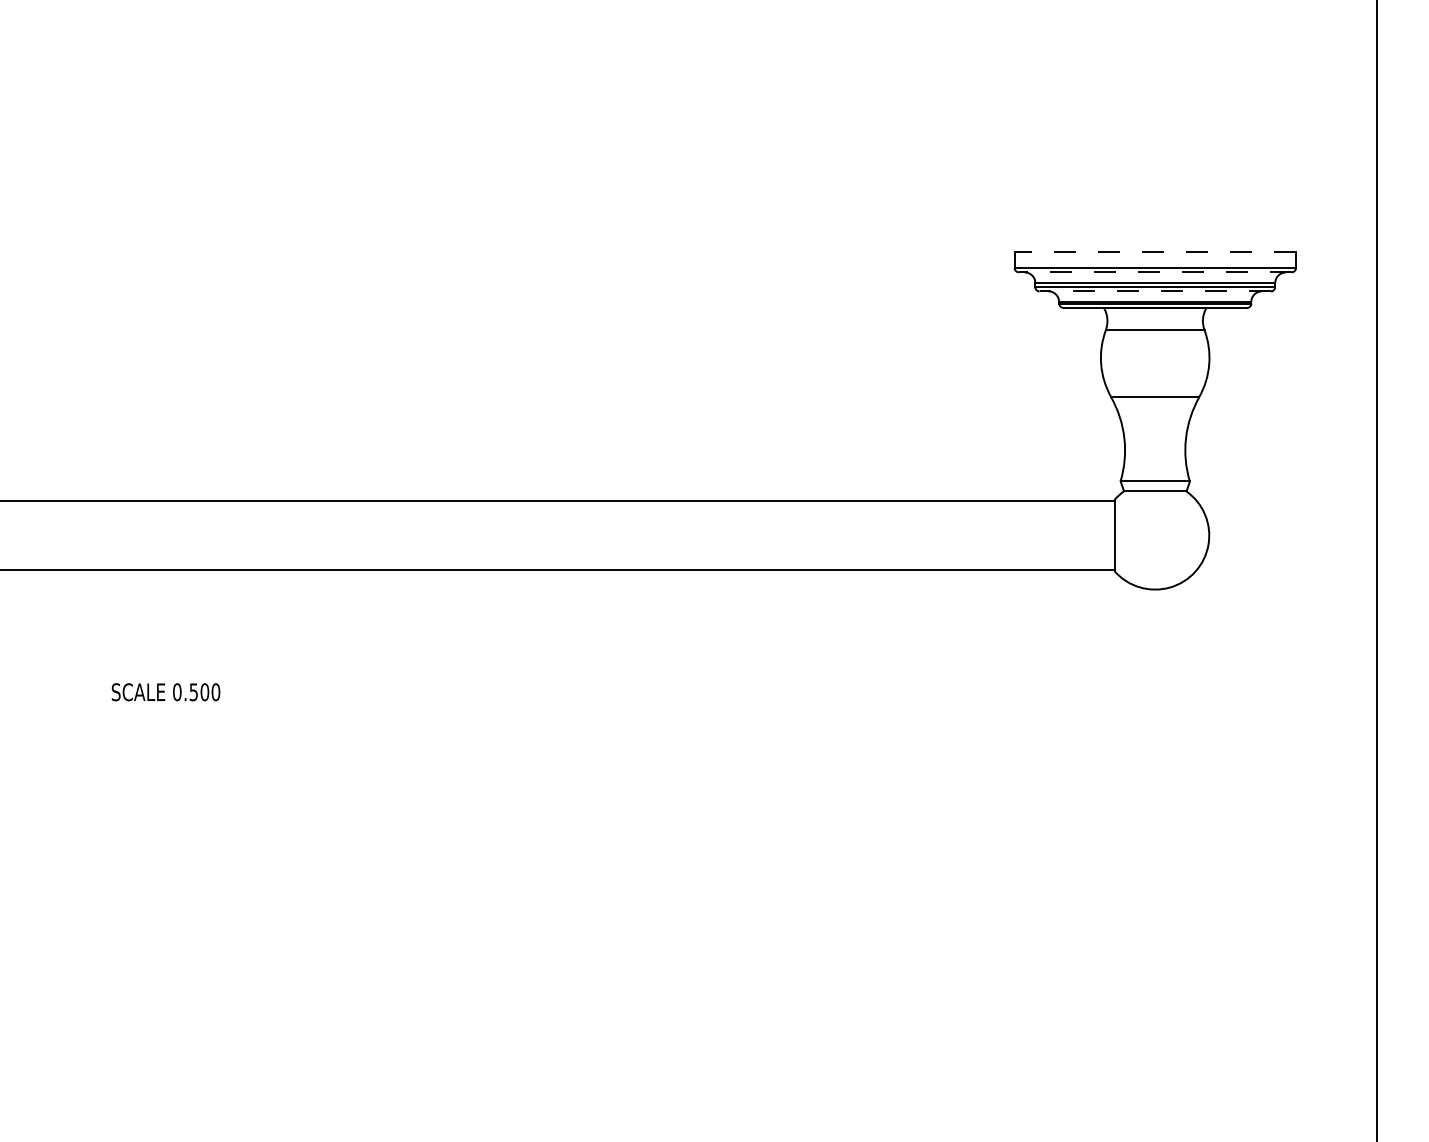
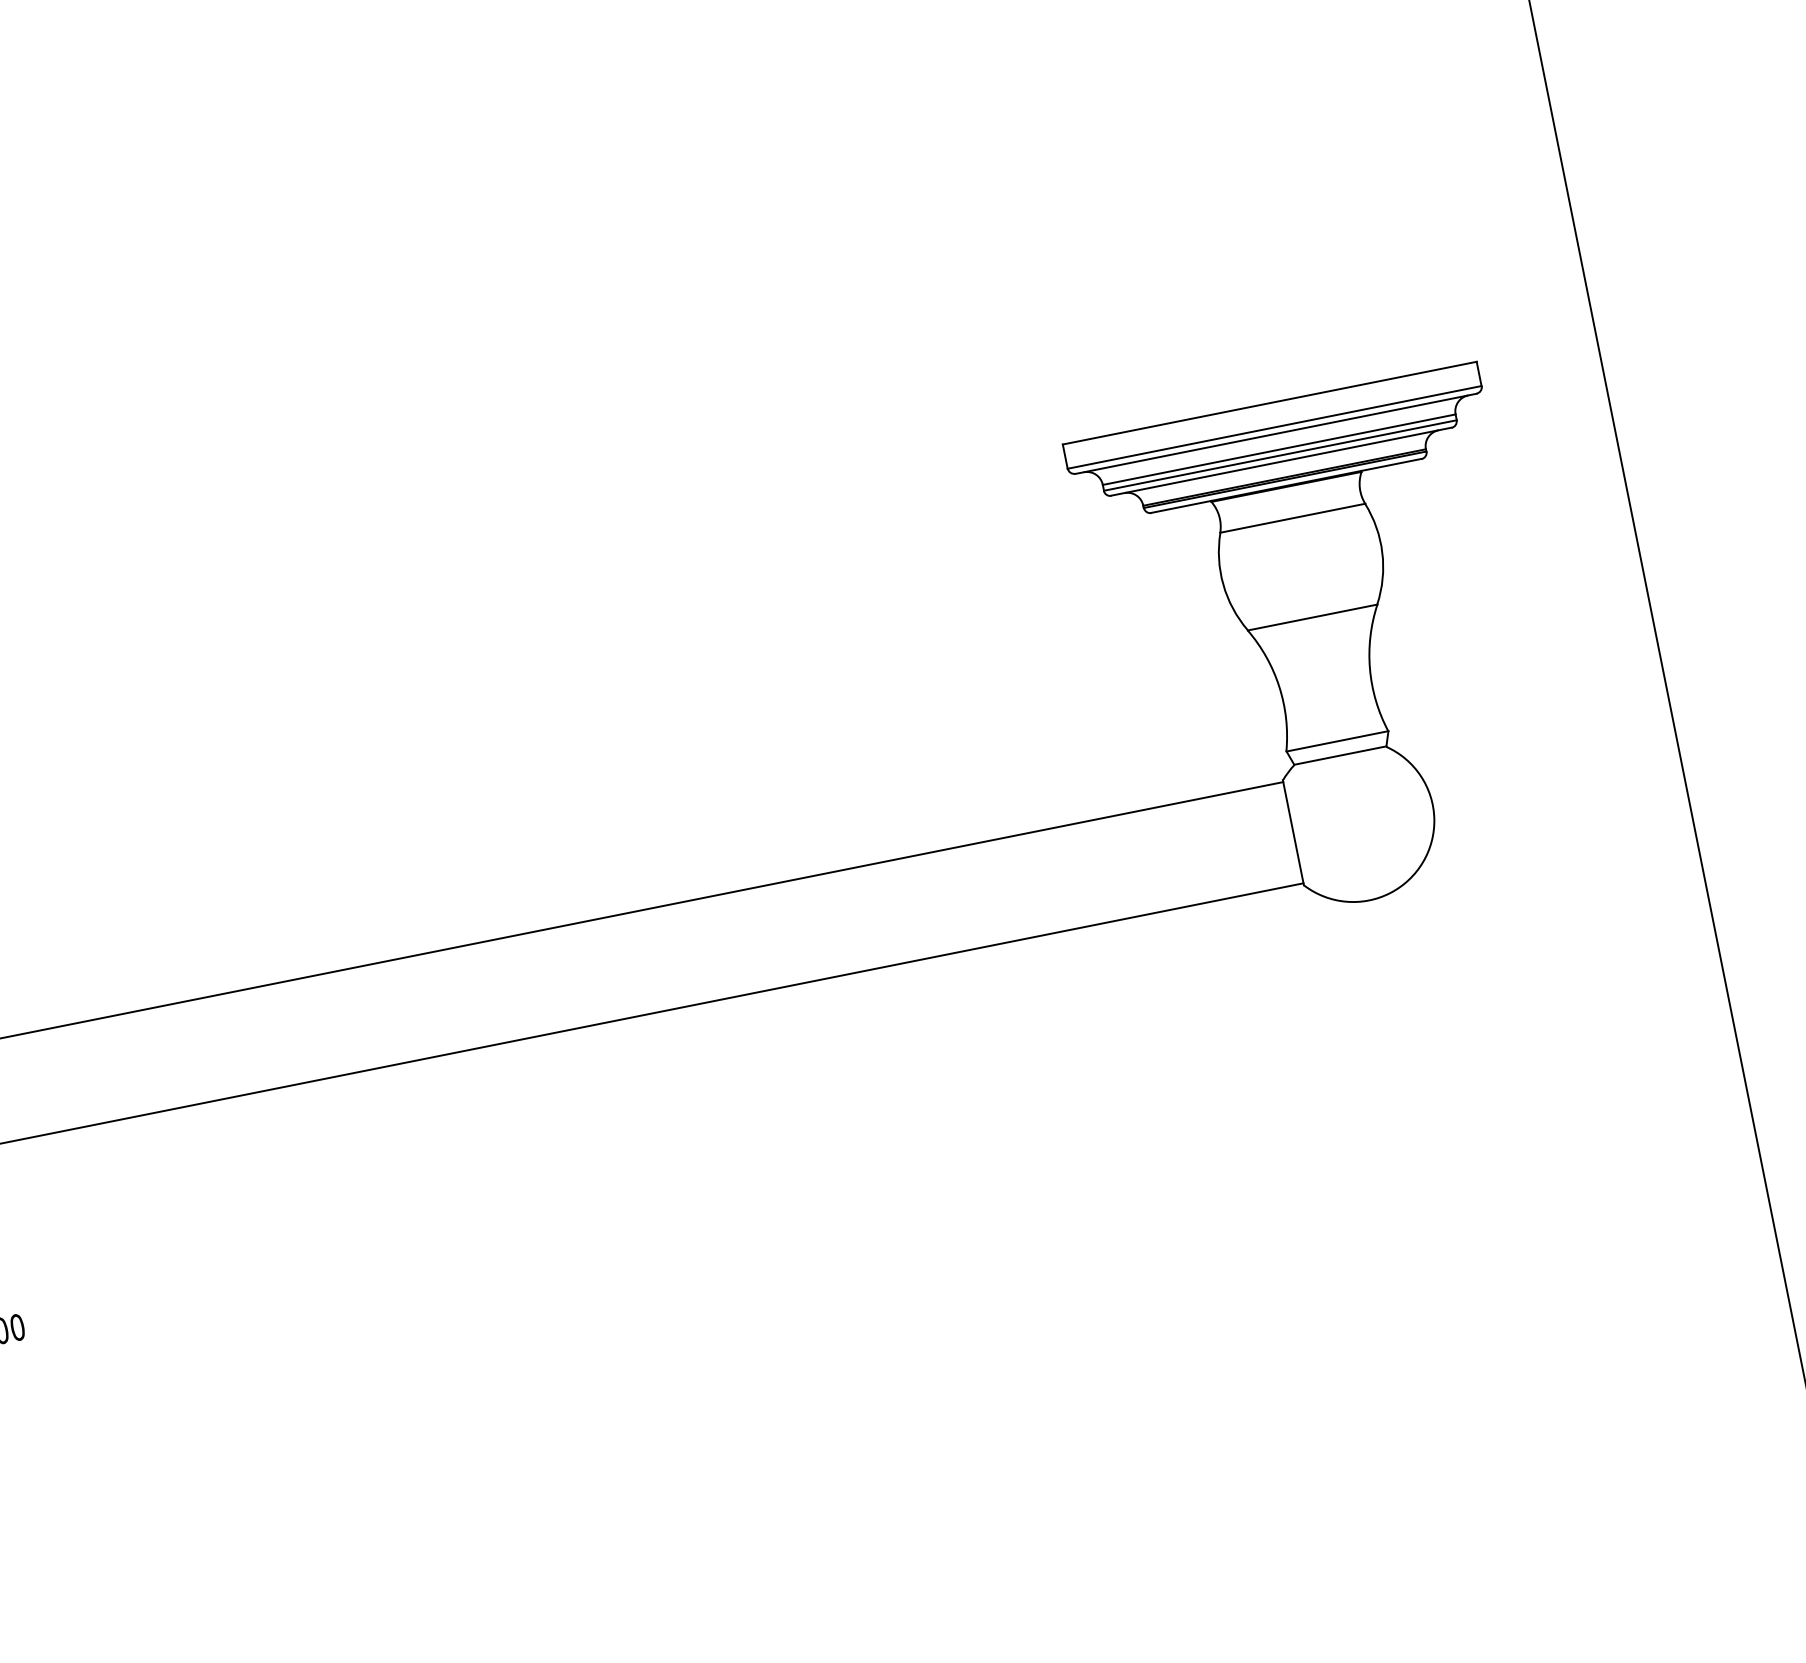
line: (1155, 251) -> (1270, 402), dashed -> solid
line: (1154, 272) -> (1274, 434), dashed -> solid
line: (1155, 291) -> (1281, 461), dashed -> solid

